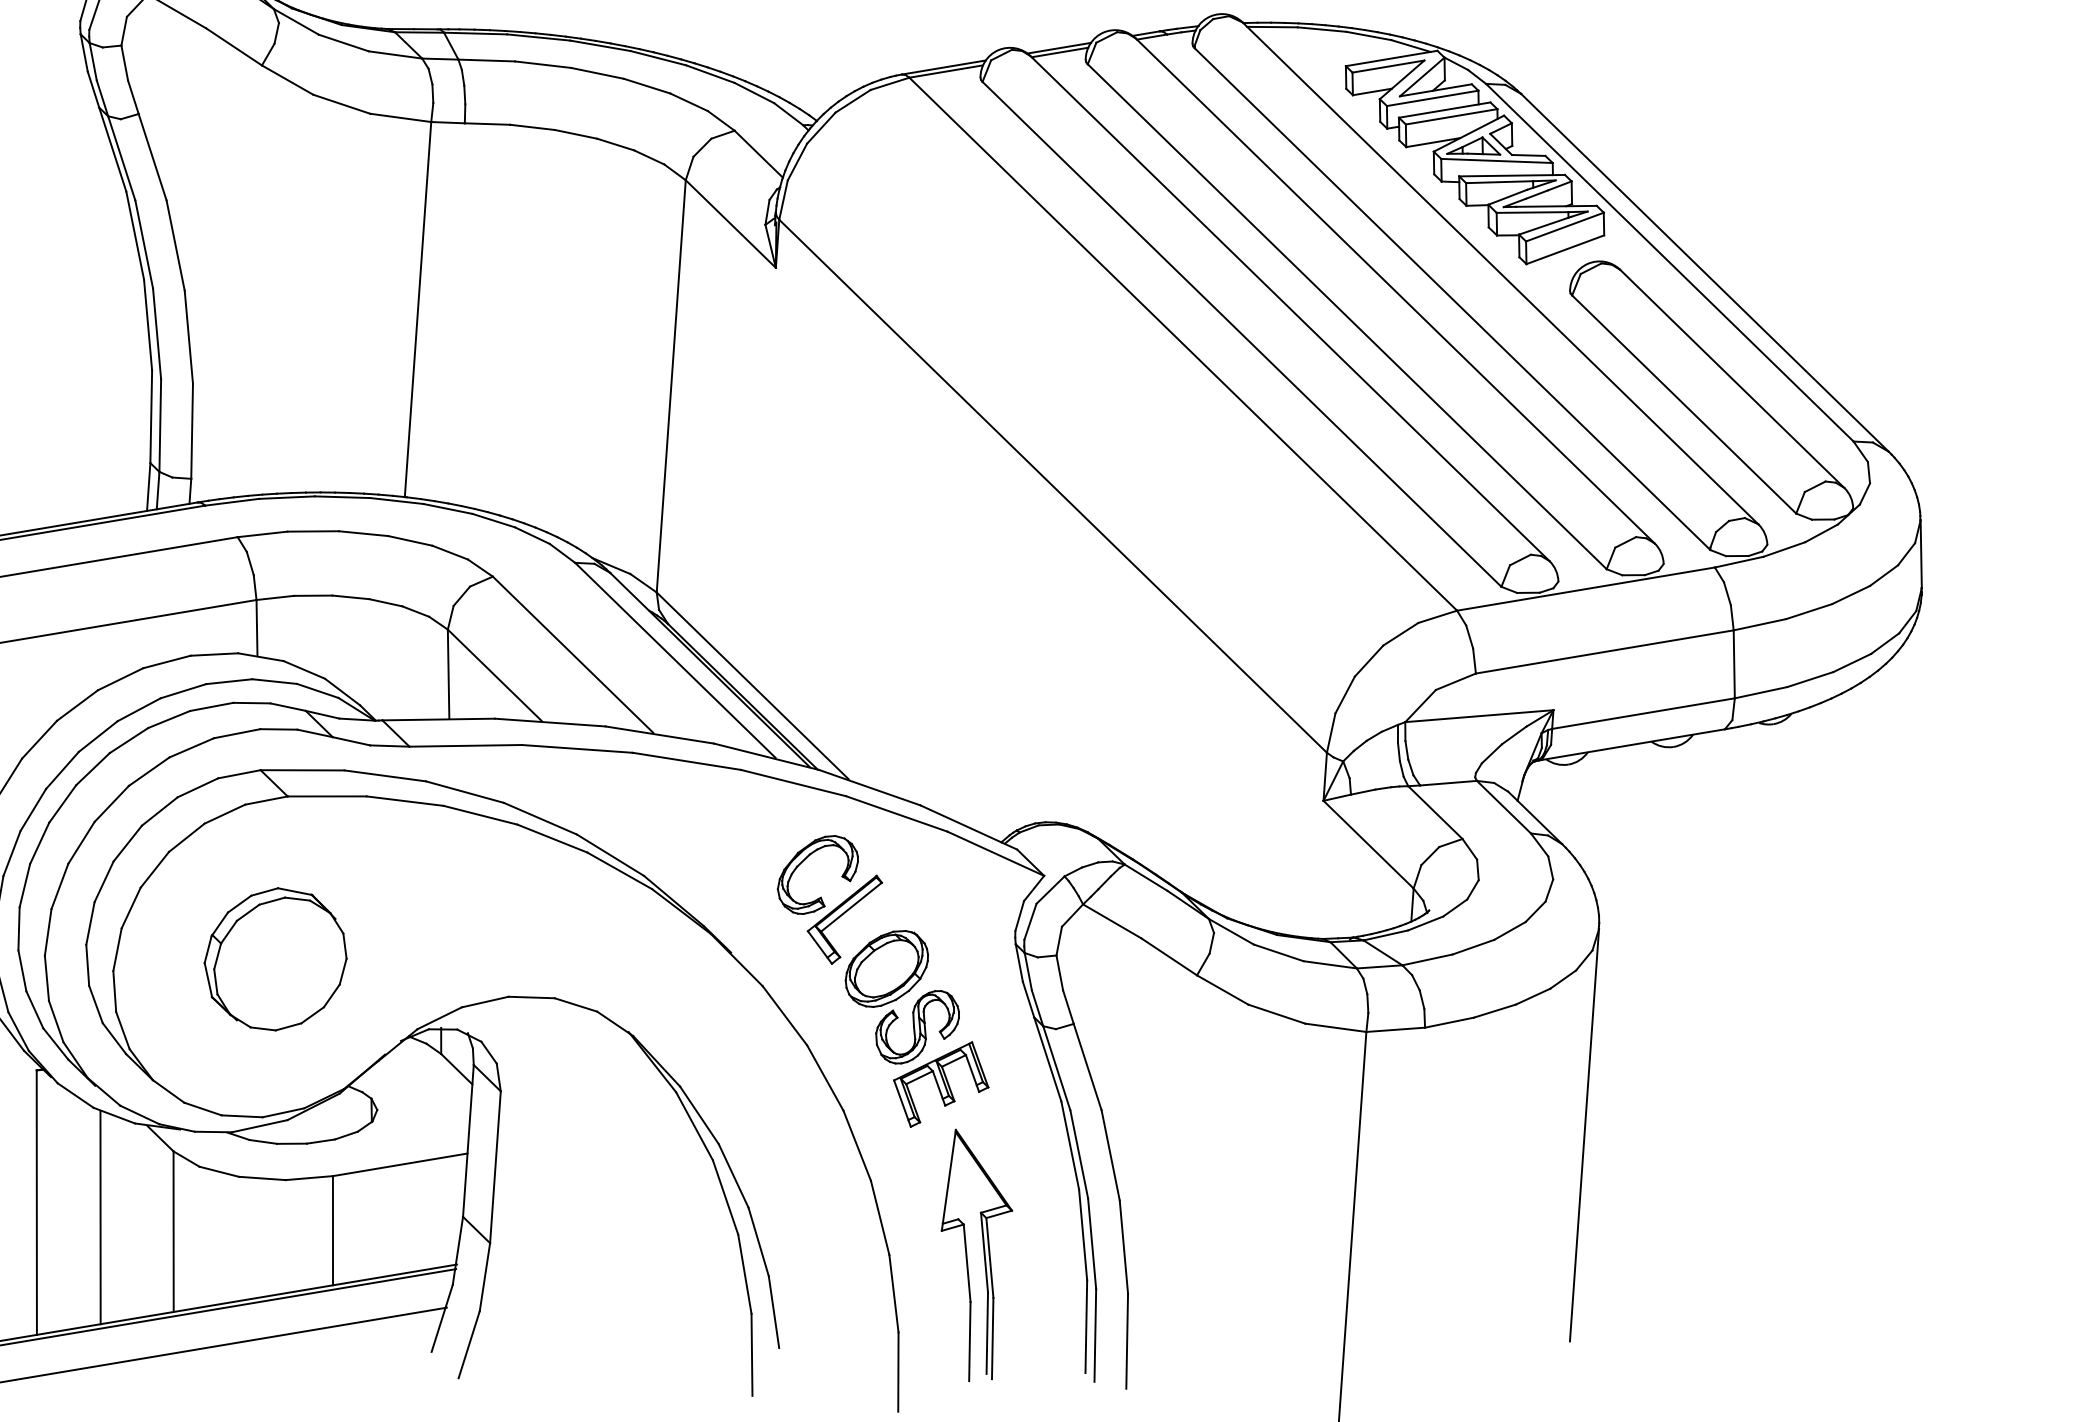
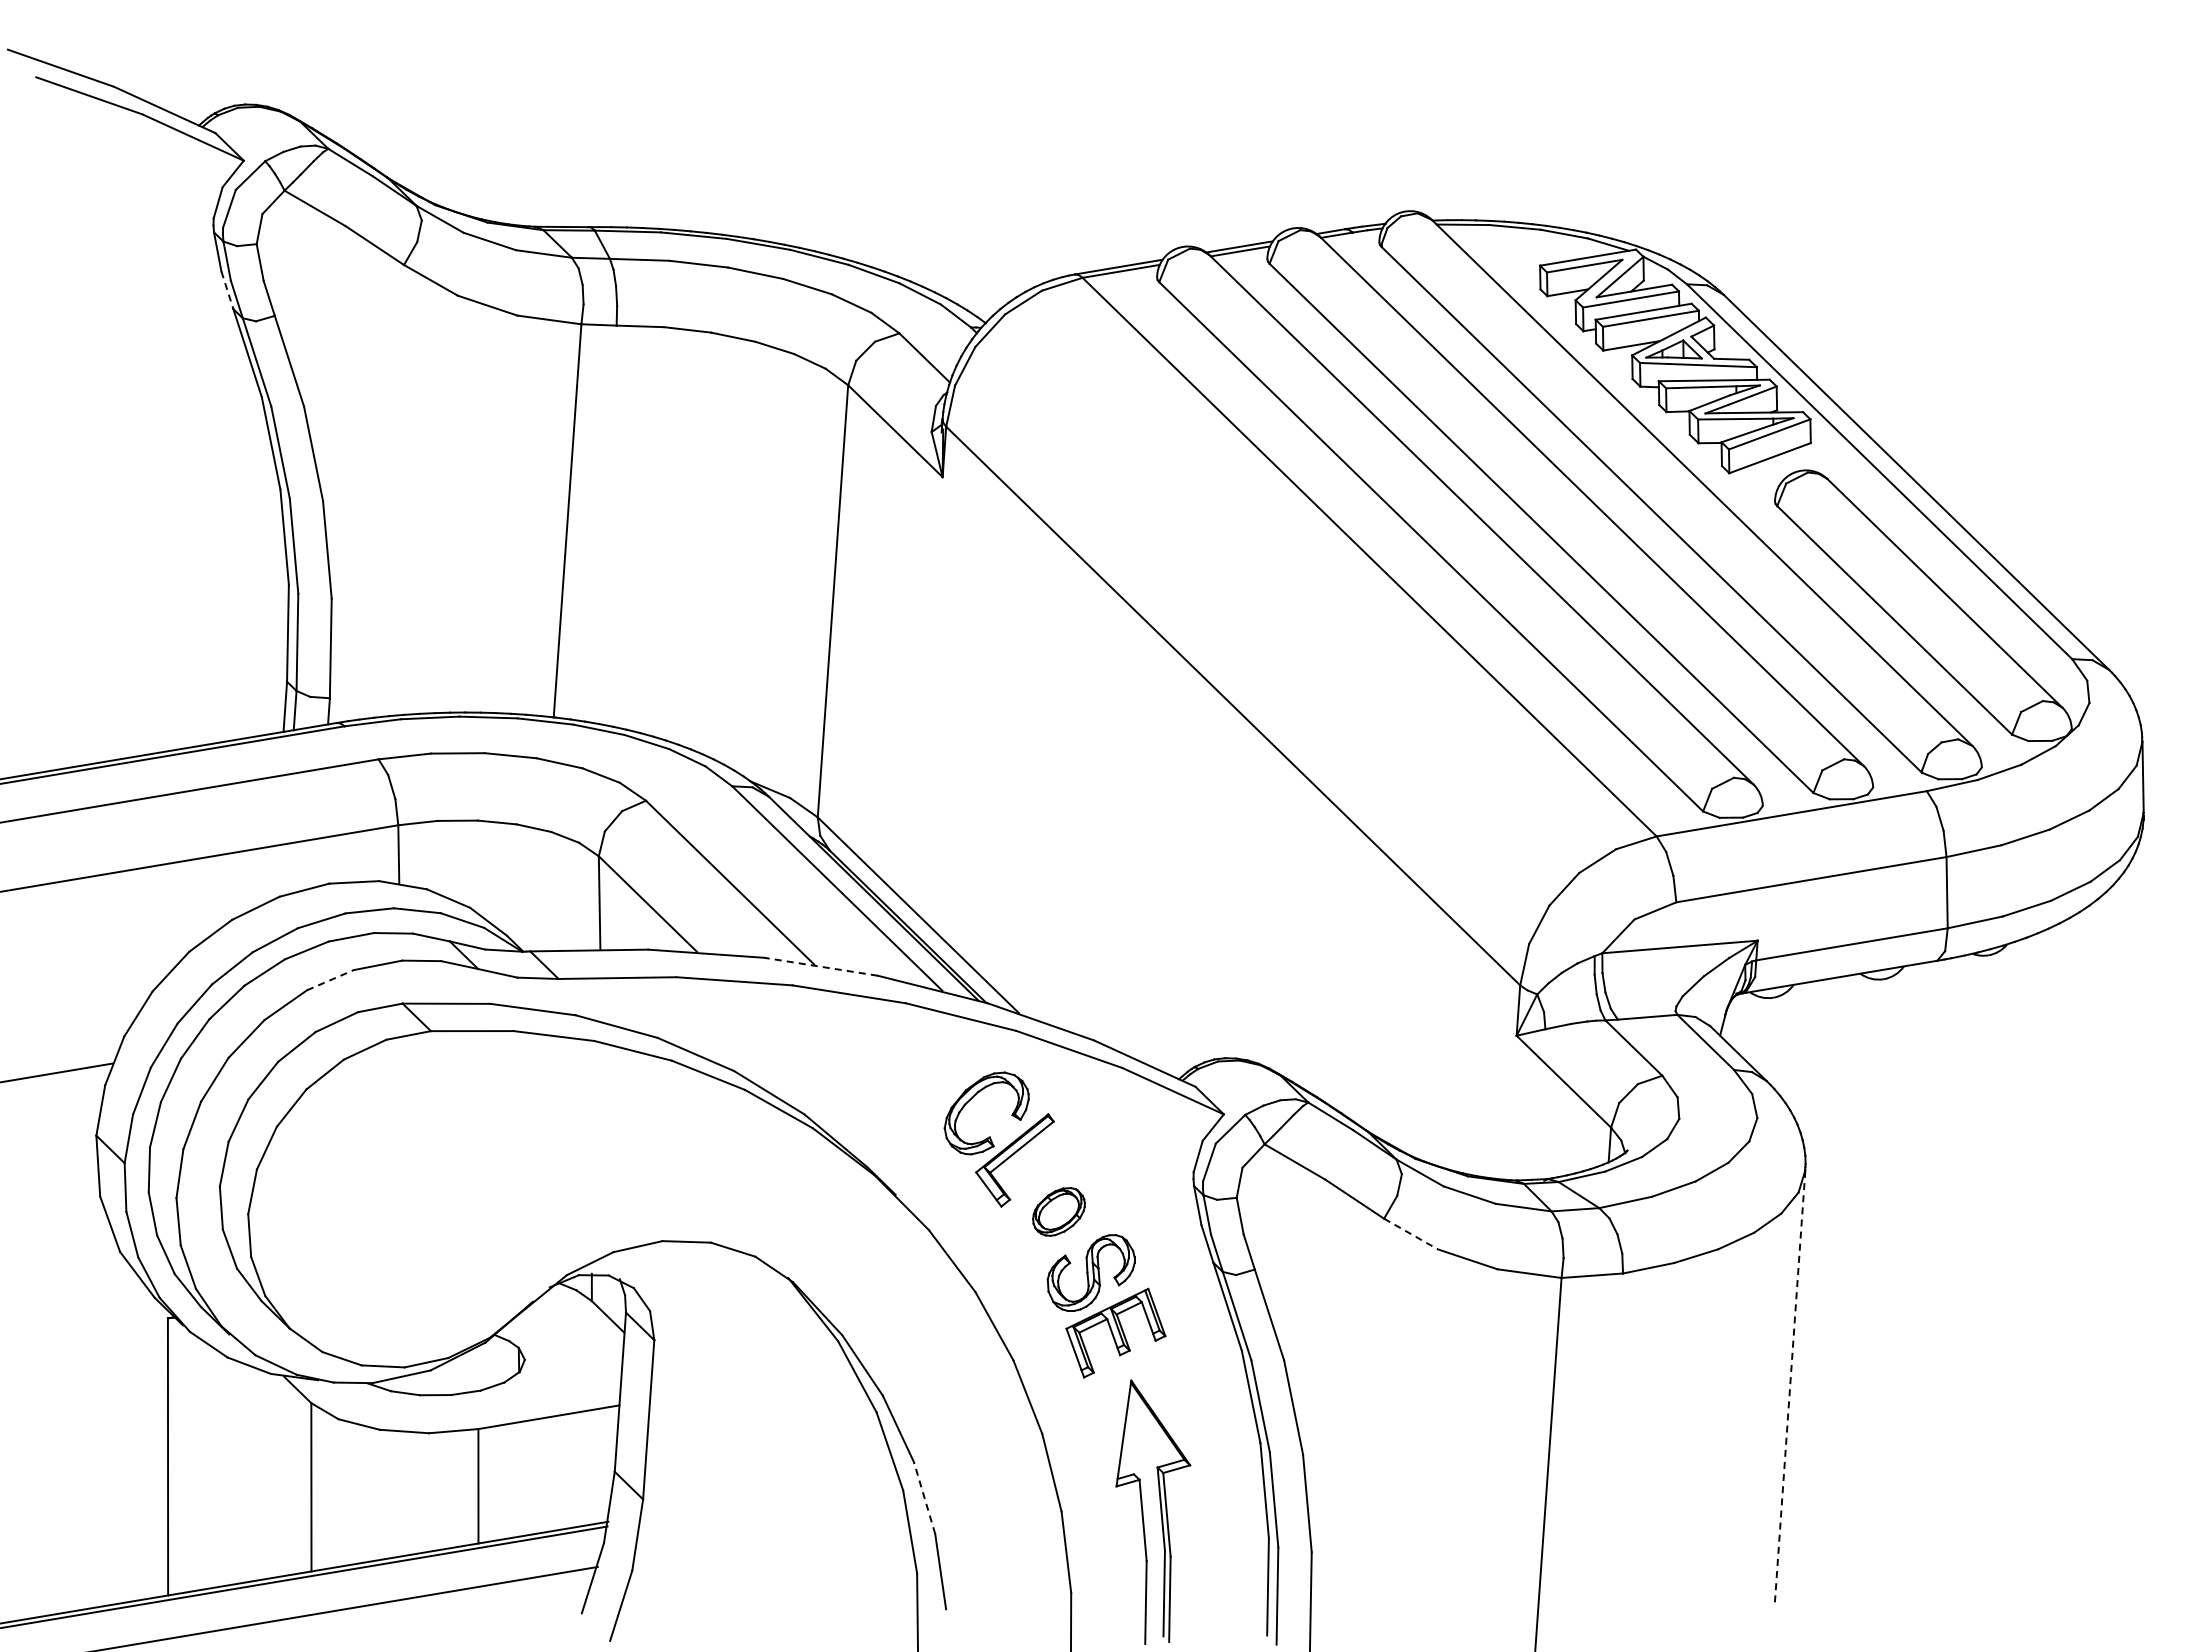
line: (93, 89) -> (227, 290), solid -> dashed
line: (659, 734) -> (820, 966), solid -> dashed
line: (191, 747) -> (330, 979), solid -> dashed
part: (275, 958) -> (418, 1201), removed
part: (886, 968) -> (1058, 1211), size x0.6
line: (1222, 990) -> (1410, 1234), solid -> dashed
line: (1584, 1135) -> (1790, 1386), solid -> dashed
line: (100, 1217) -> (234, 1472), removed
line: (758, 1241) -> (924, 1497), solid -> dashed

